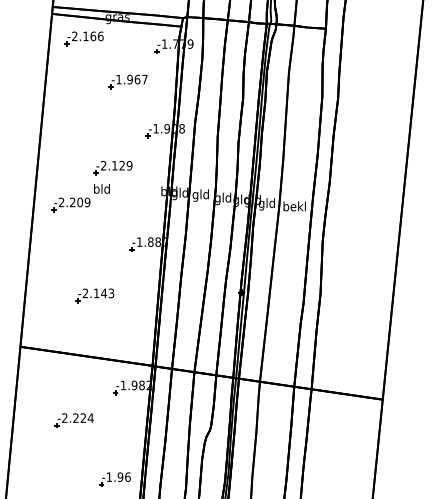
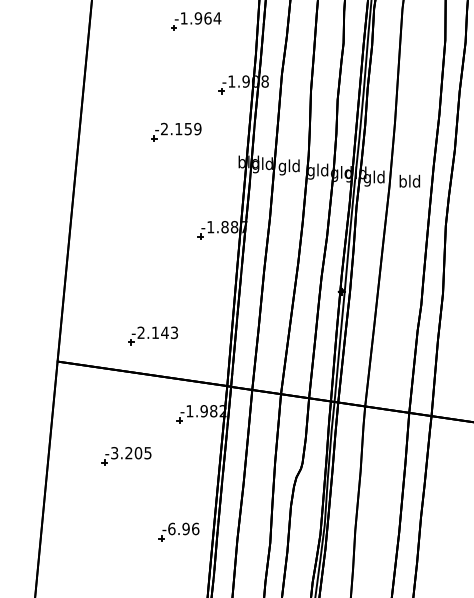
text: (144, 79) -> (216, 18), -1.967 -> -1.964
text: (121, 165) -> (187, 128), -2.129 -> -2.159
part: (80, 198) -> (134, 171), removed
text: (294, 206) -> (409, 181), bekl -> bld
part: (94, 295) -> (152, 335), moved
text: (77, 417) -> (130, 452), -2.224 -> -3.205
text: (109, 476) -> (171, 528), -1.96 -> -6.96

